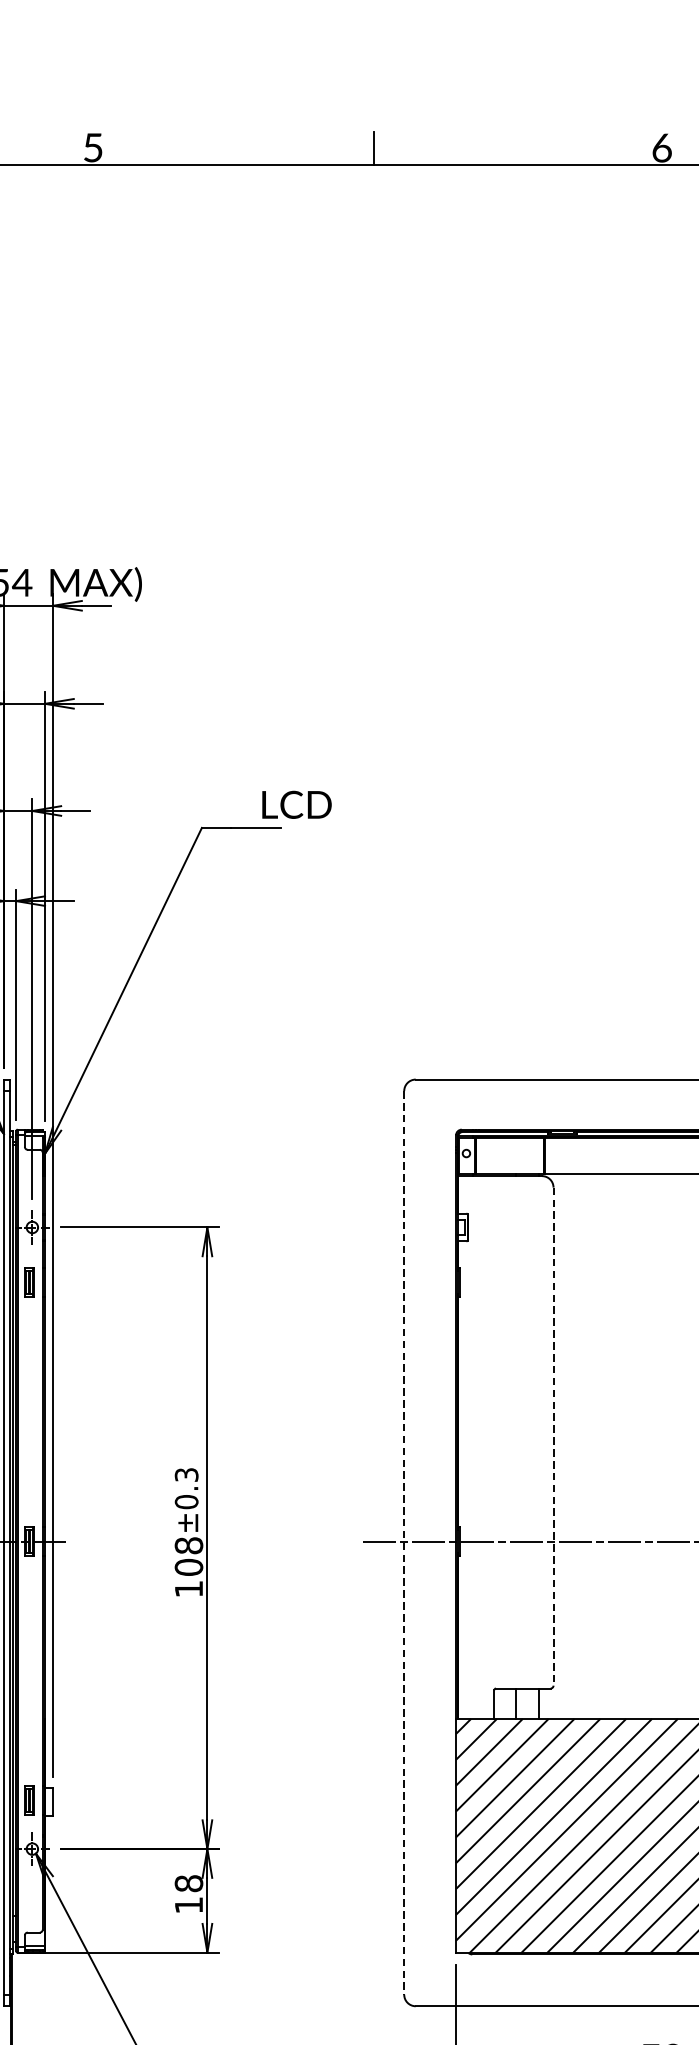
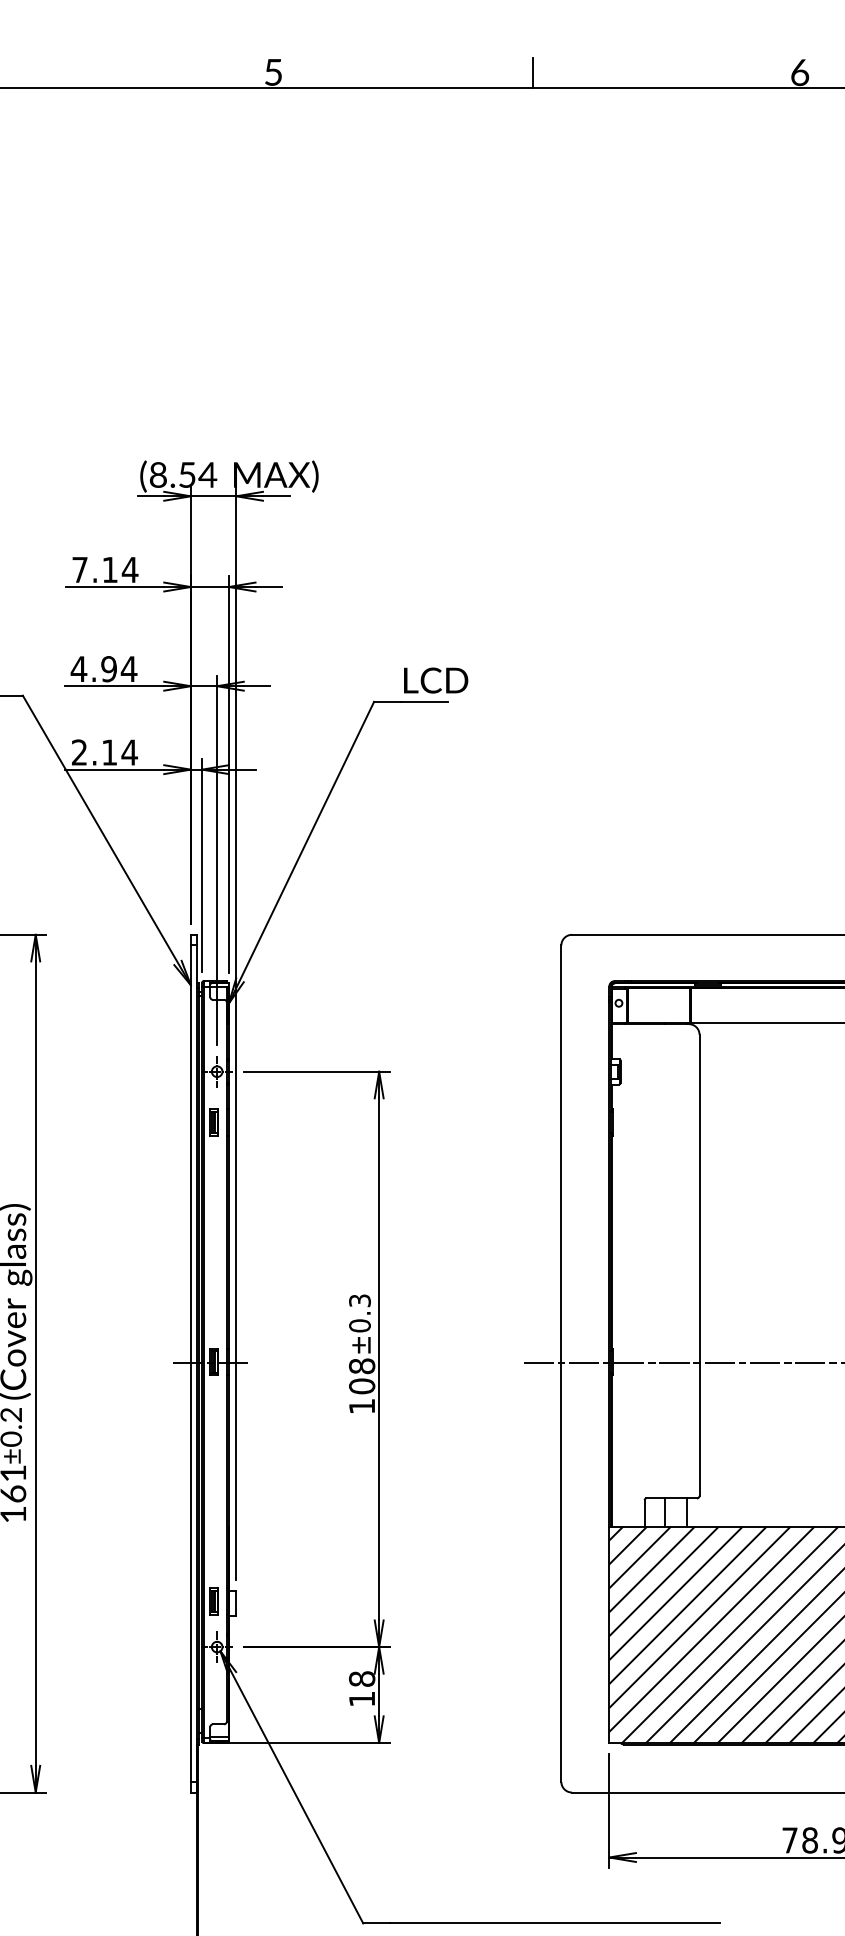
text: (297, 804) -> (436, 680), moved
line: (553, 1436) -> (699, 1265), dashed -> solid
line: (404, 1543) -> (561, 1364), dashed -> solid

